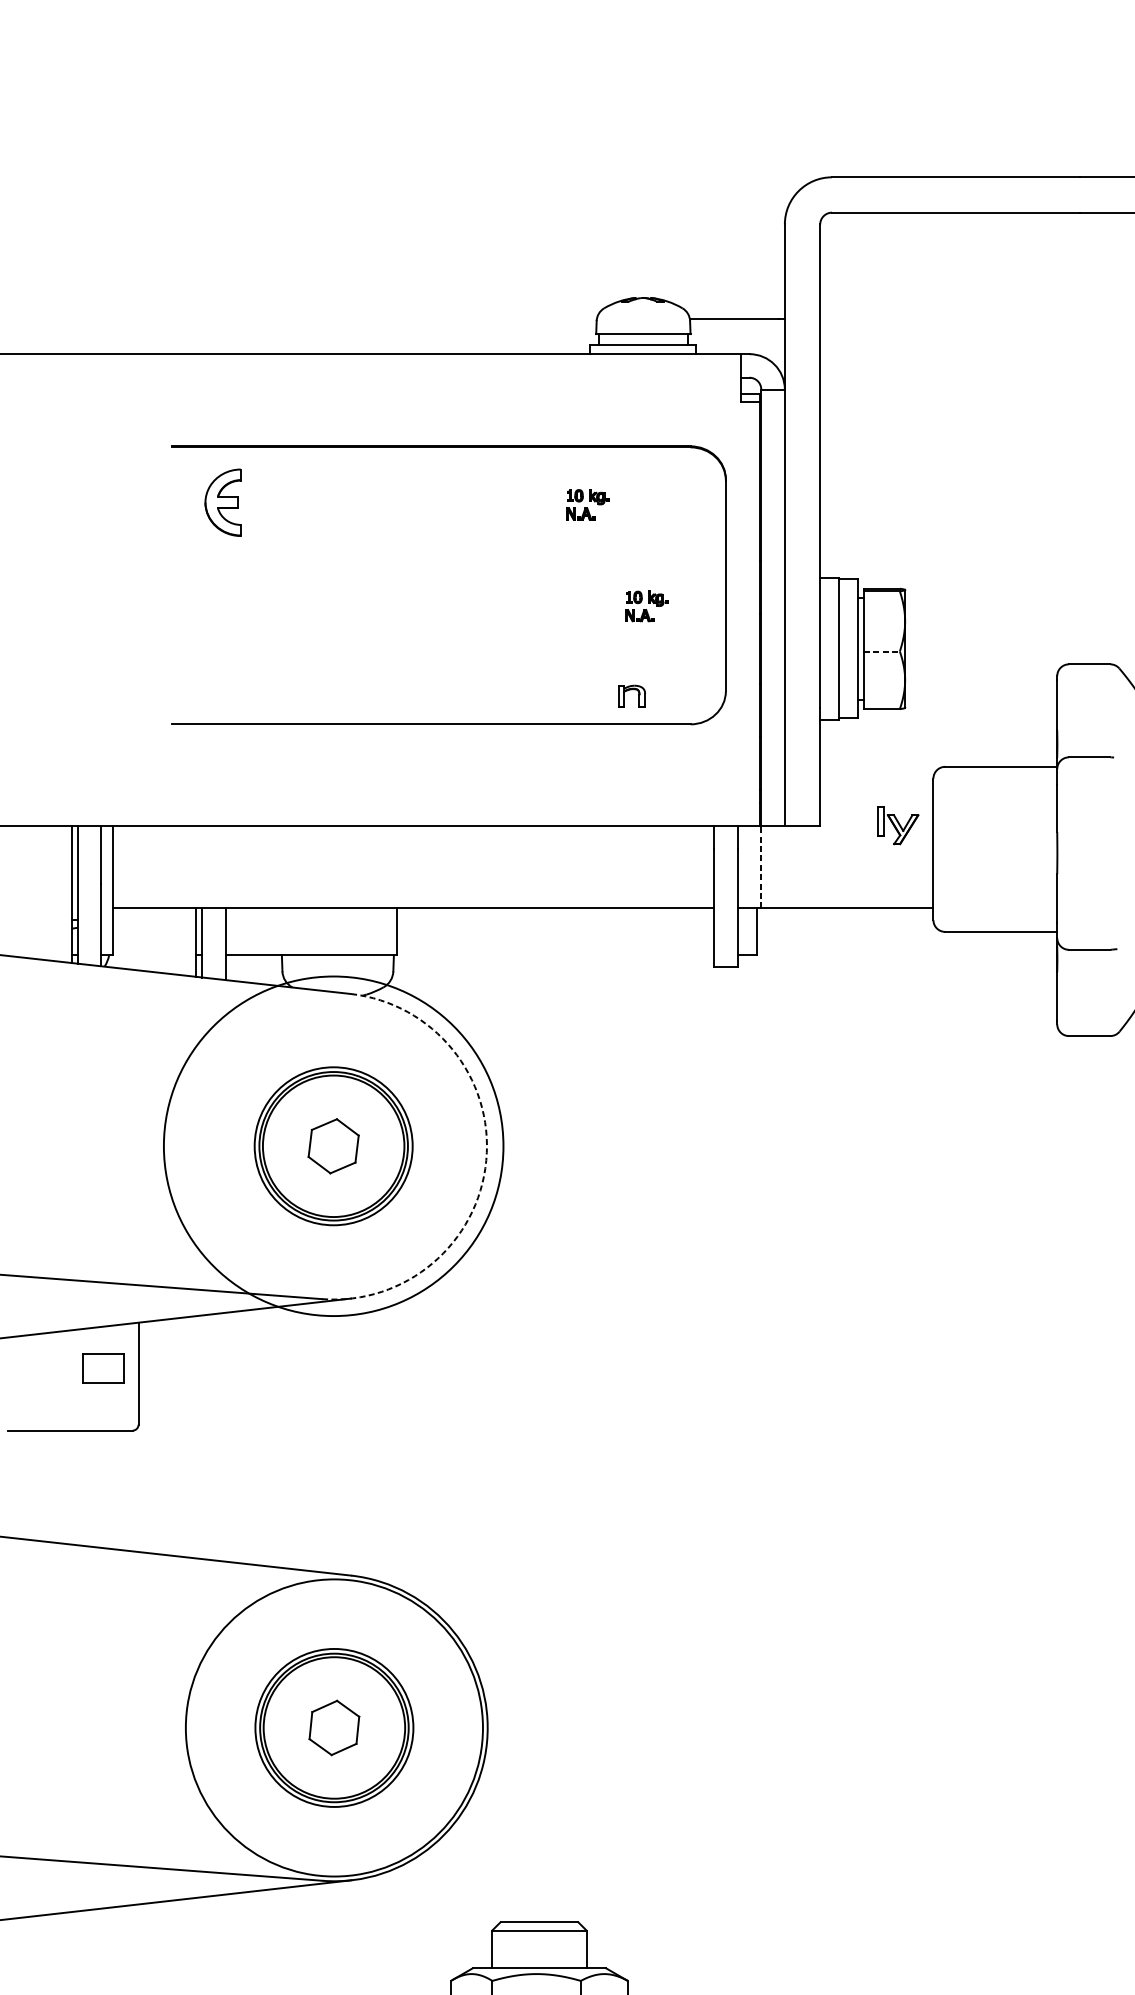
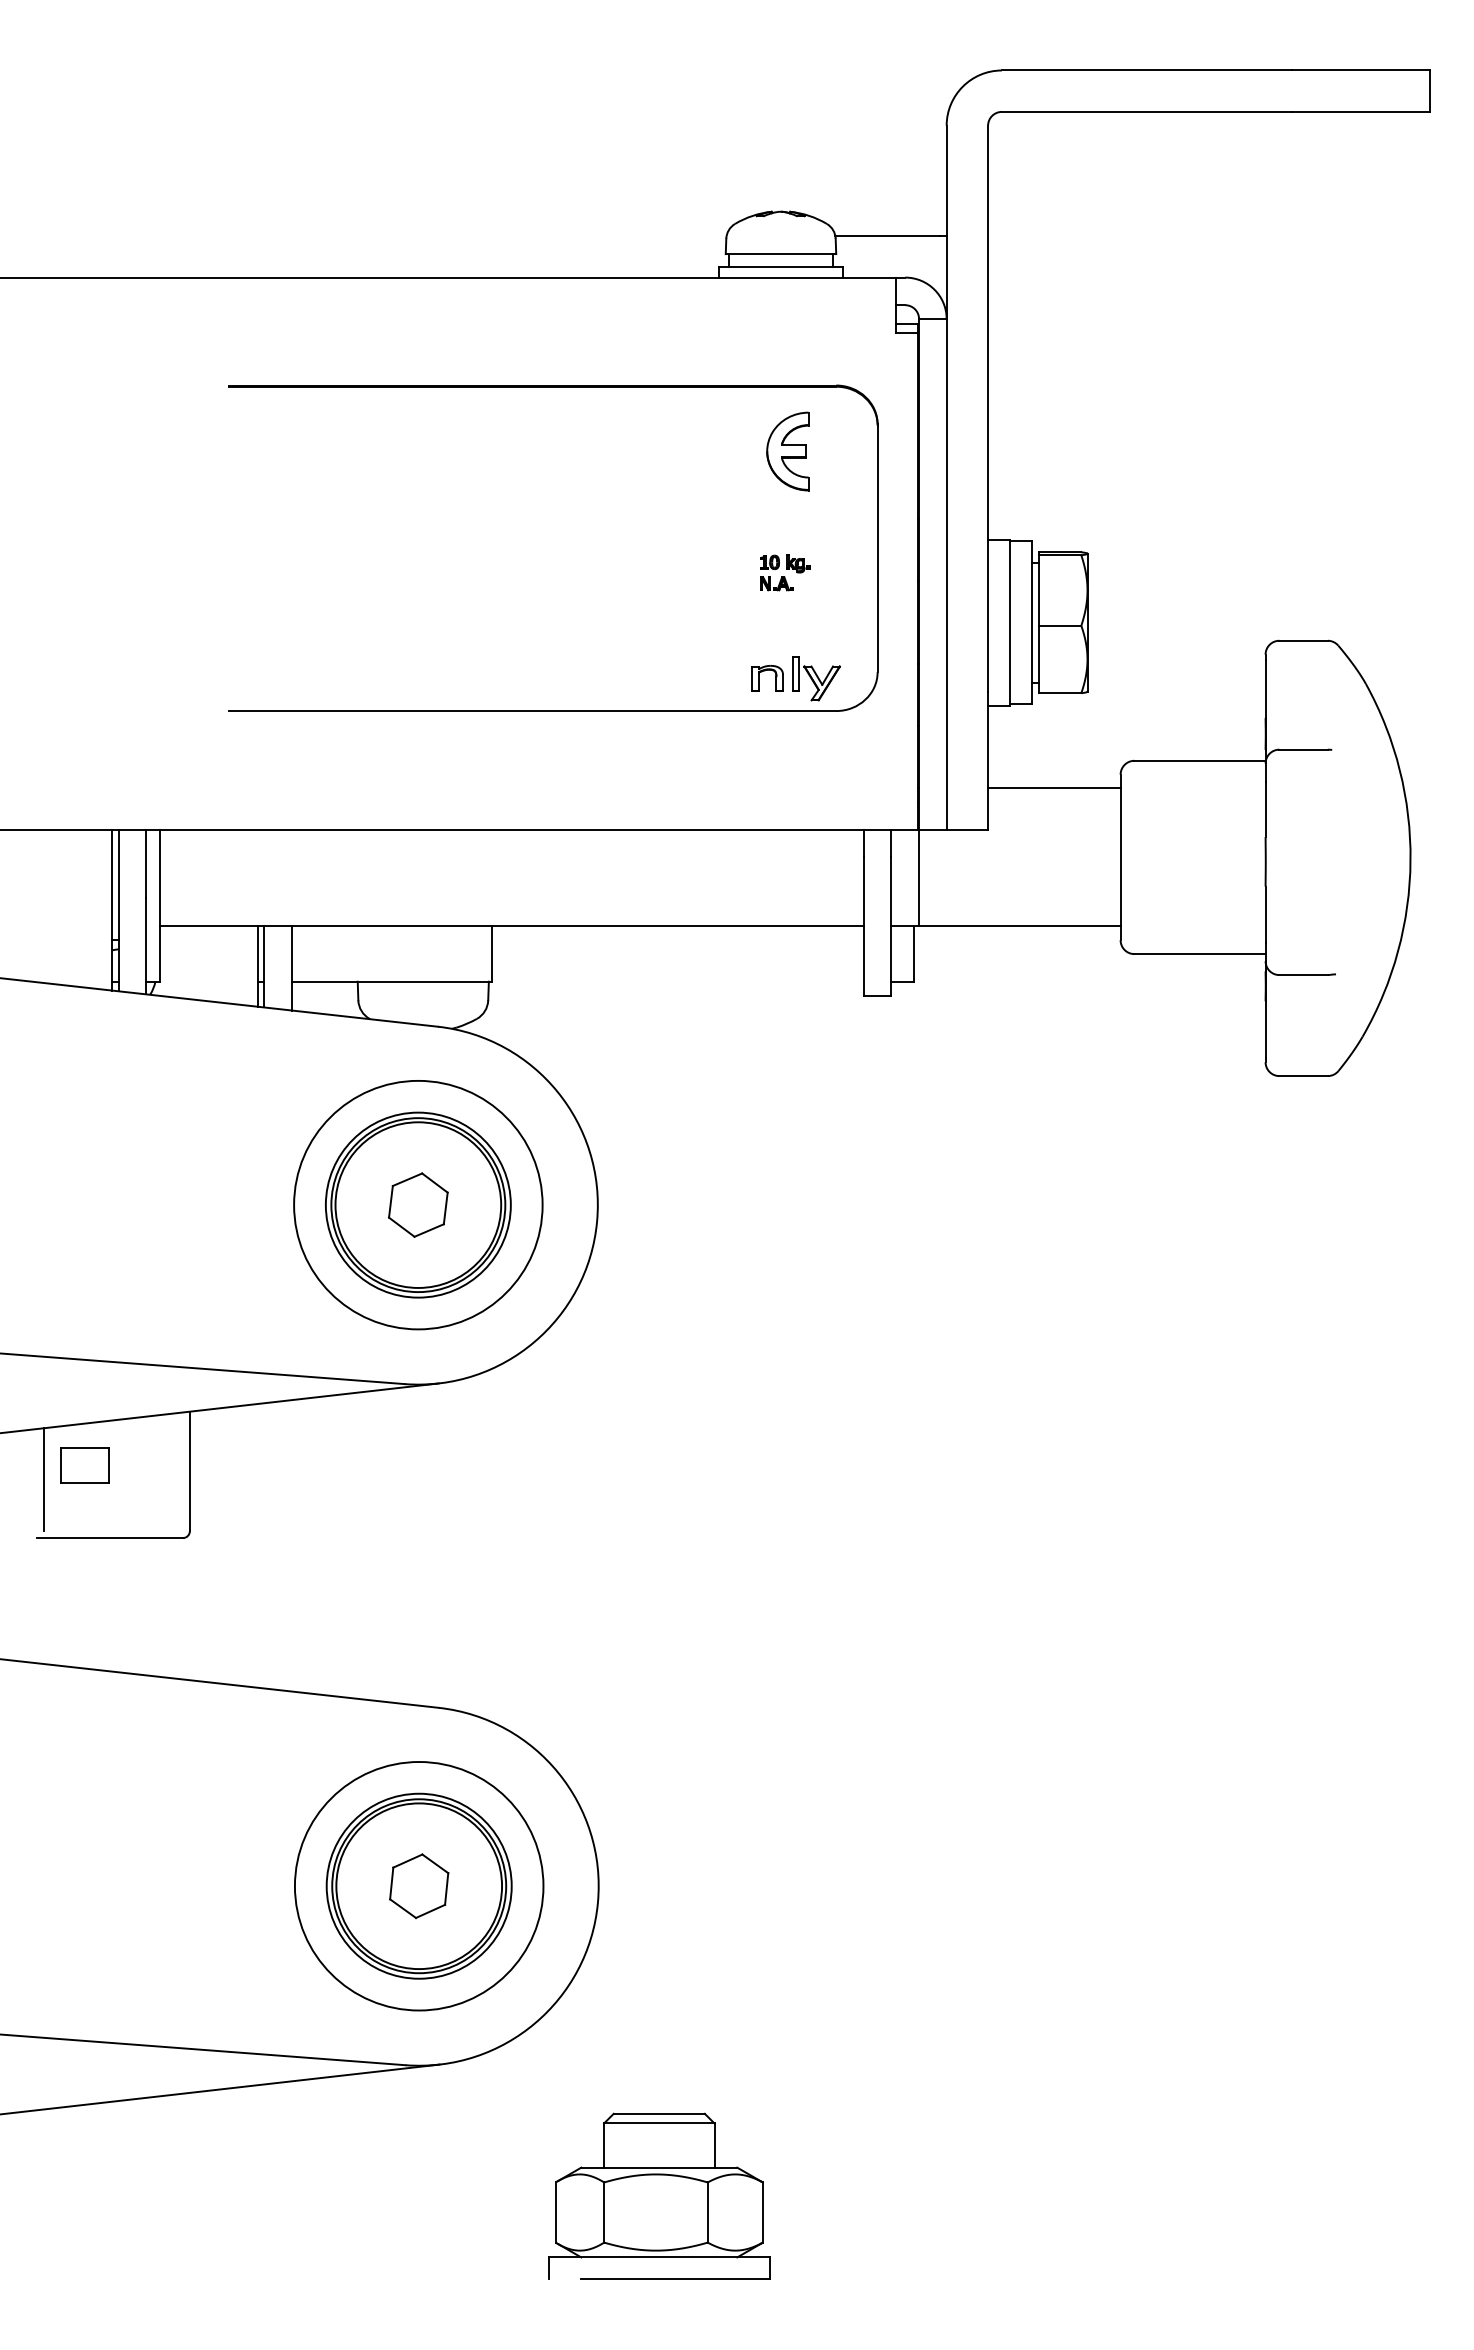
part: (222, 502) -> (787, 451), moved
part: (588, 504) -> (716, 453), removed
line: (882, 651) -> (1060, 625), dashed -> solid
line: (876, 790) -> (1054, 788), added
part: (898, 825) -> (816, 678), moved
line: (761, 866) -> (919, 877), dashed -> solid
circle: (333, 1145) -> (418, 1204), size x0.62
arc: (486, 1160) -> (597, 1221), dashed -> solid
part: (103, 1368) -> (84, 1465), moved
line: (14, 1380) -> (44, 1479), added
circle: (333, 1728) -> (418, 1886), size x0.71

